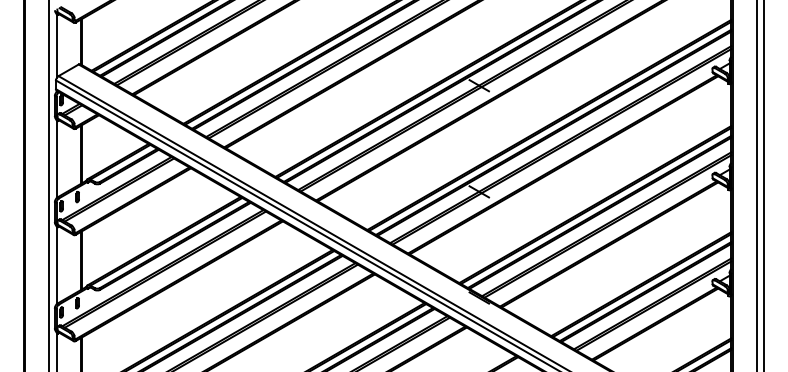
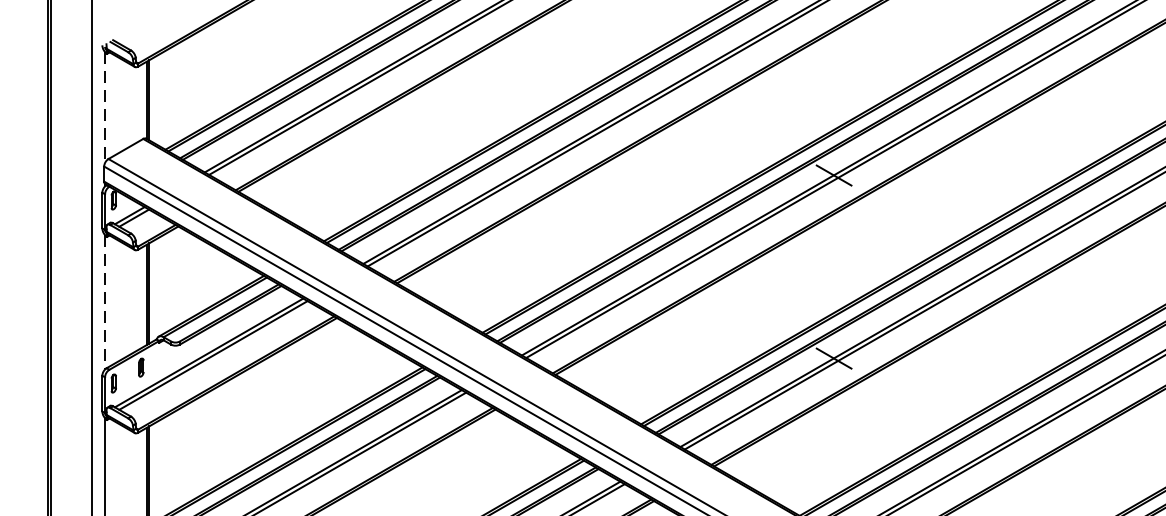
line: (56, 46) -> (104, 107), solid -> dashed
line: (56, 159) -> (104, 302), solid -> dashed

